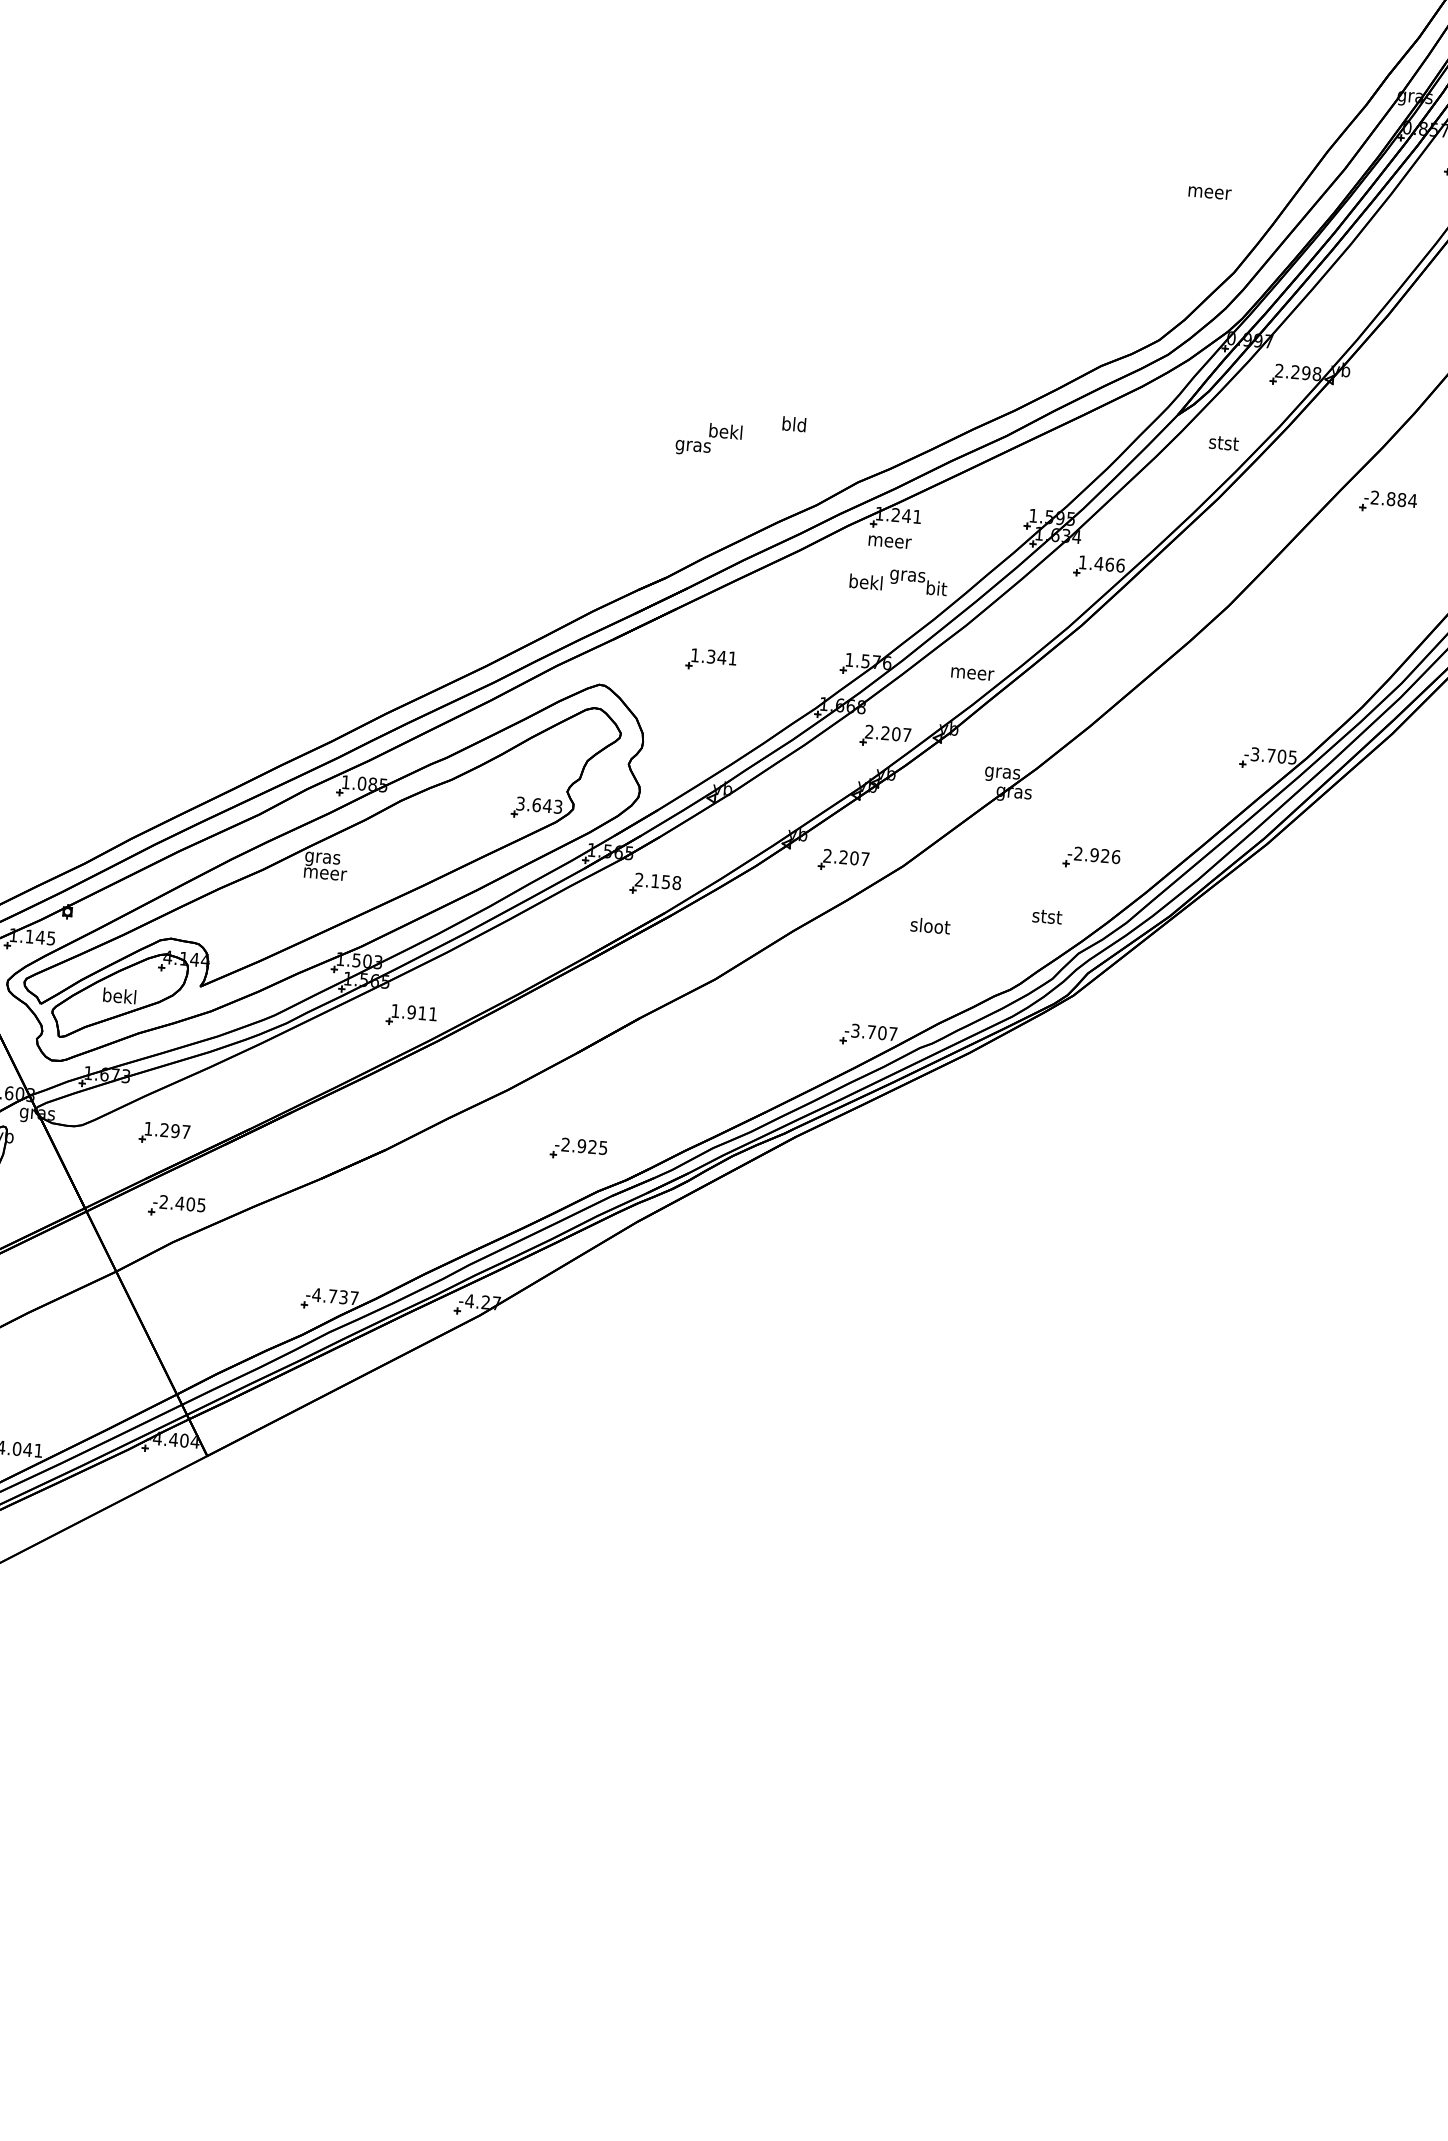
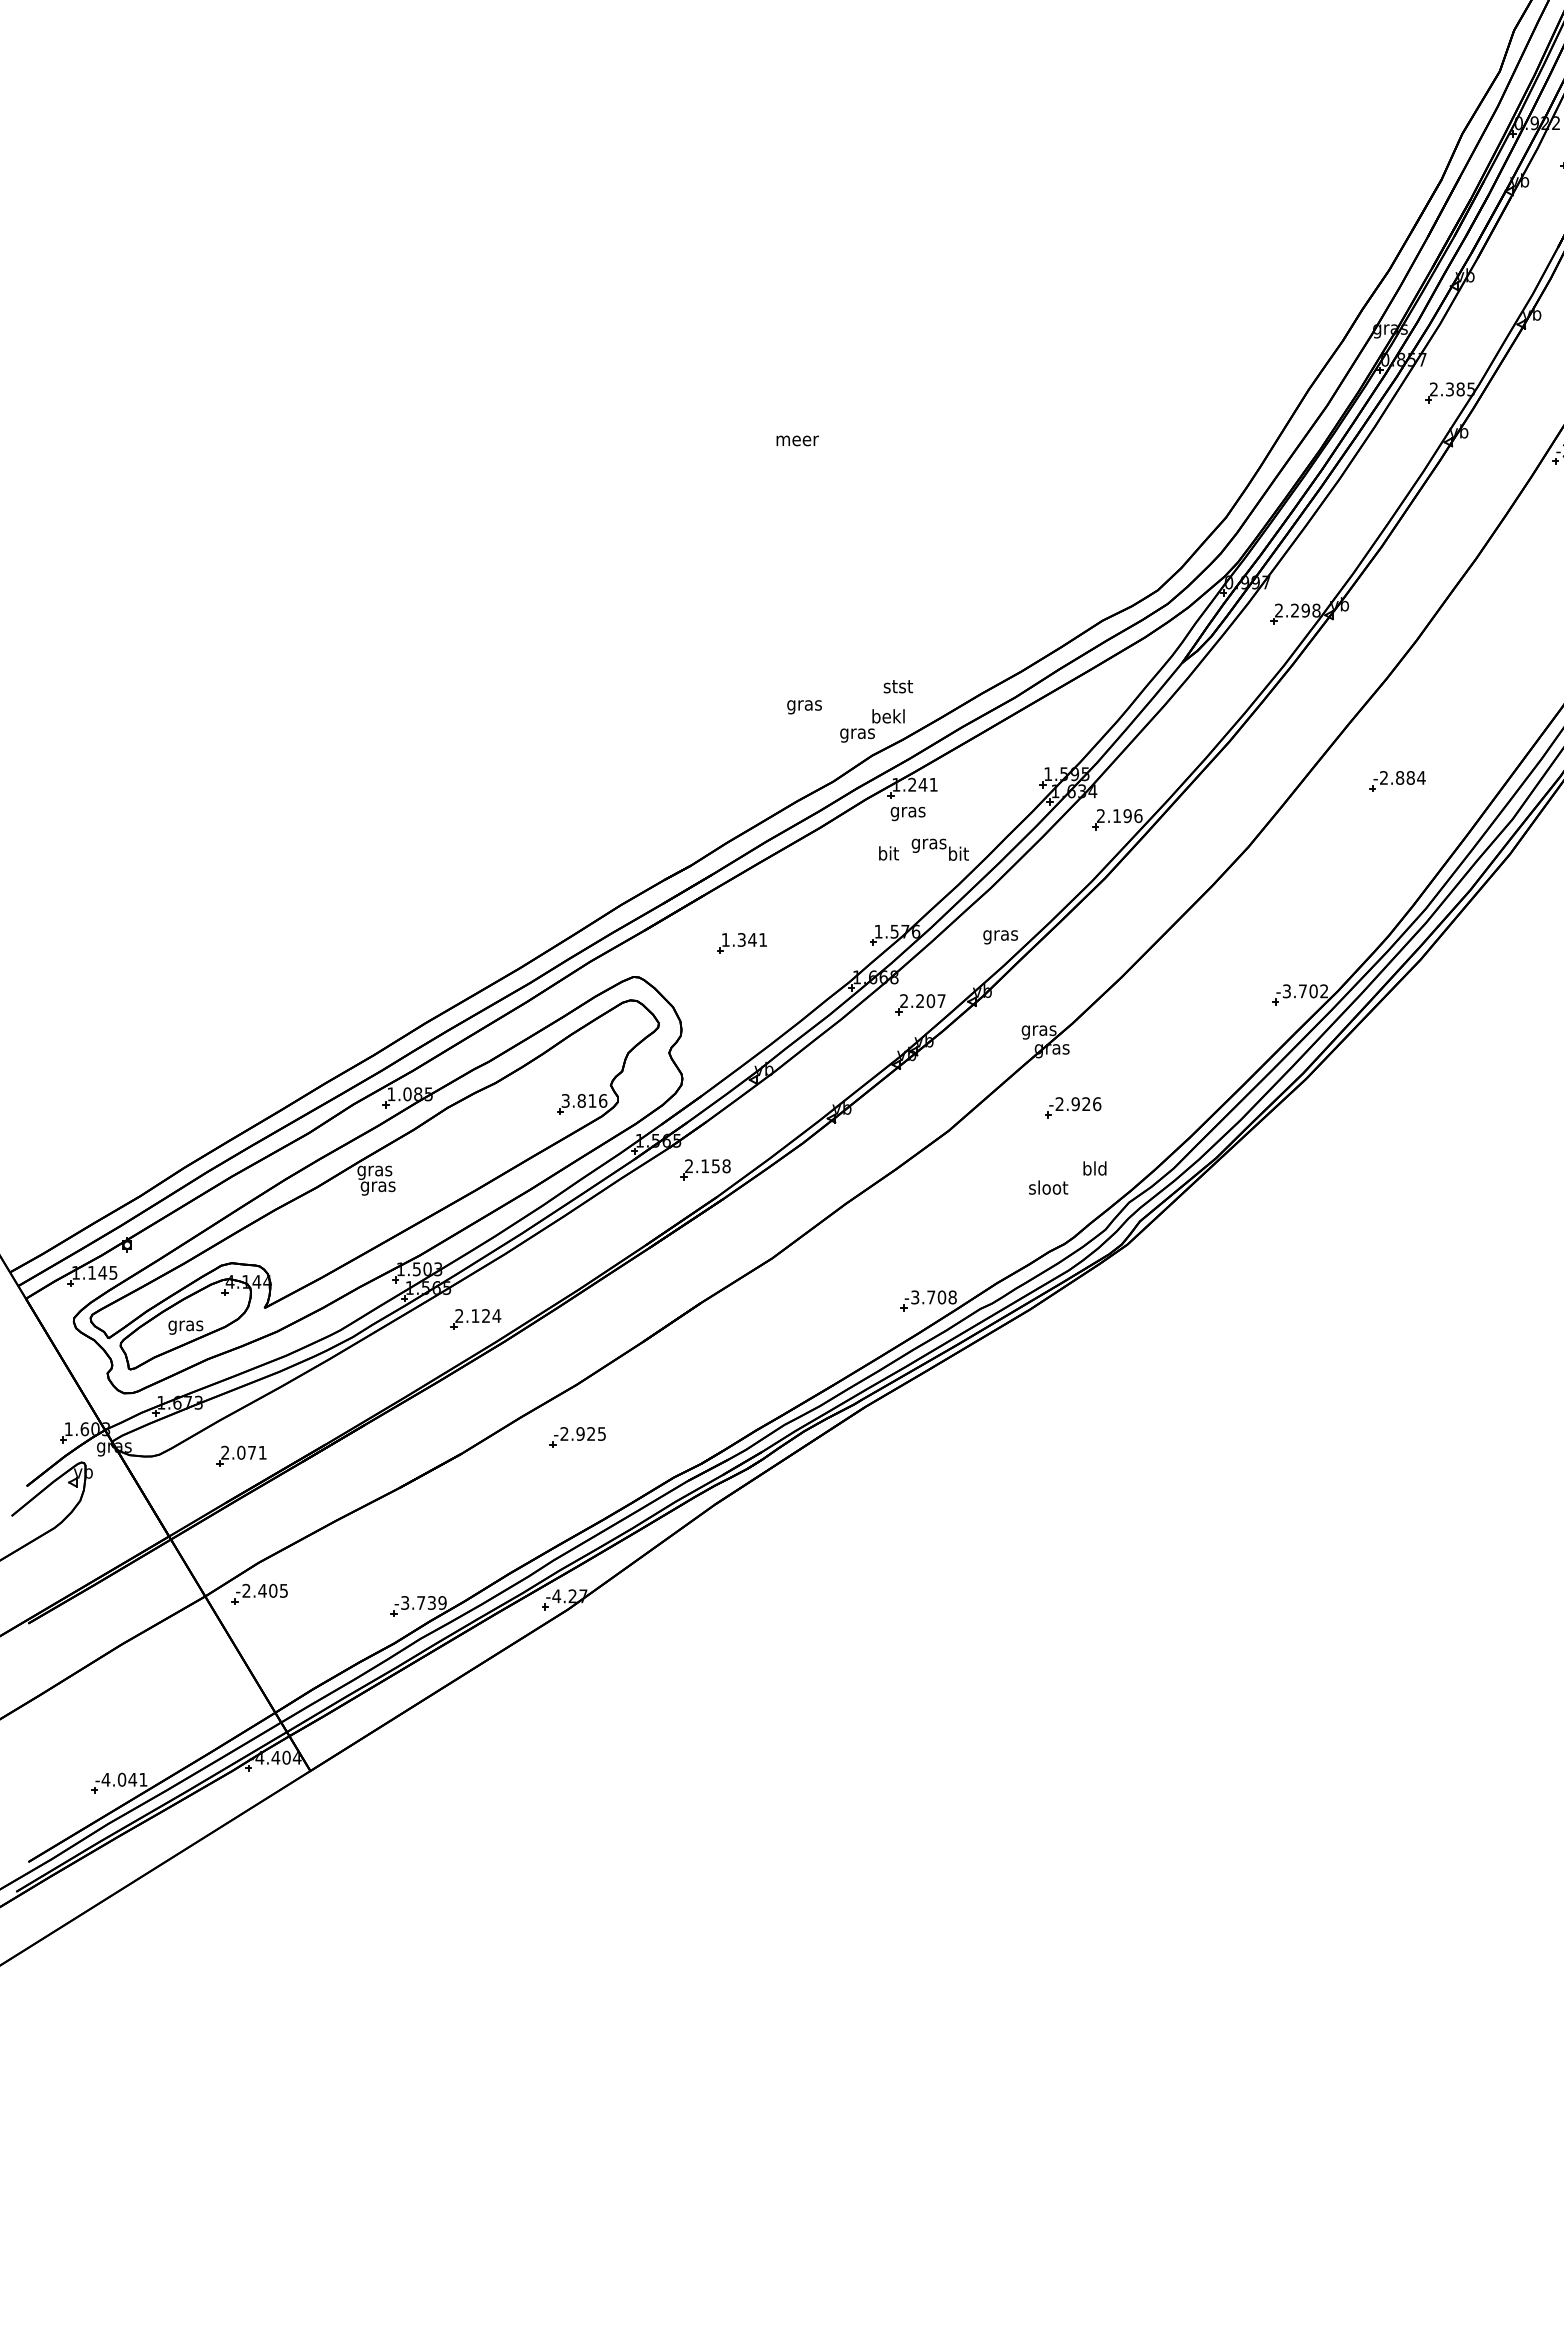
text: (1209, 192) -> (797, 440), moved
text: (794, 426) -> (804, 705), bld -> gras
text: (708, 439) -> (872, 725), moved
text: (1224, 443) -> (898, 686), moved
part: (1388, 502) -> (1397, 781), moved
text: (889, 543) -> (908, 813), meer -> gras
text: (1096, 564) -> (1114, 816), 1.466 -> 2.196
text: (866, 582) -> (888, 853), bekl -> bit
text: (972, 676) -> (1001, 937), meer -> gras
text: (1292, 757) -> (1324, 991), -3.705 -> -3.702
text: (547, 805) -> (592, 1100), 3.643 -> 3.816
part: (1092, 858) -> (1073, 1107), moved
part: (843, 860) -> (889, 1130), removed
text: (324, 875) -> (378, 1188), meer -> gras
text: (1046, 916) -> (1094, 1168), stst -> bld
text: (930, 925) -> (1048, 1187), moved
text: (119, 997) -> (185, 1325), bekl -> gras
text: (414, 1013) -> (478, 1316), 1.911 -> 2.124
text: (892, 1034) -> (952, 1297), -3.707 -> -3.708
text: (166, 1130) -> (243, 1452), 1.297 -> 2.071
part: (578, 1149) -> (577, 1437), moved
part: (176, 1206) -> (259, 1594), moved
text: (335, 1296) -> (423, 1602), -4.737 -> -3.739

